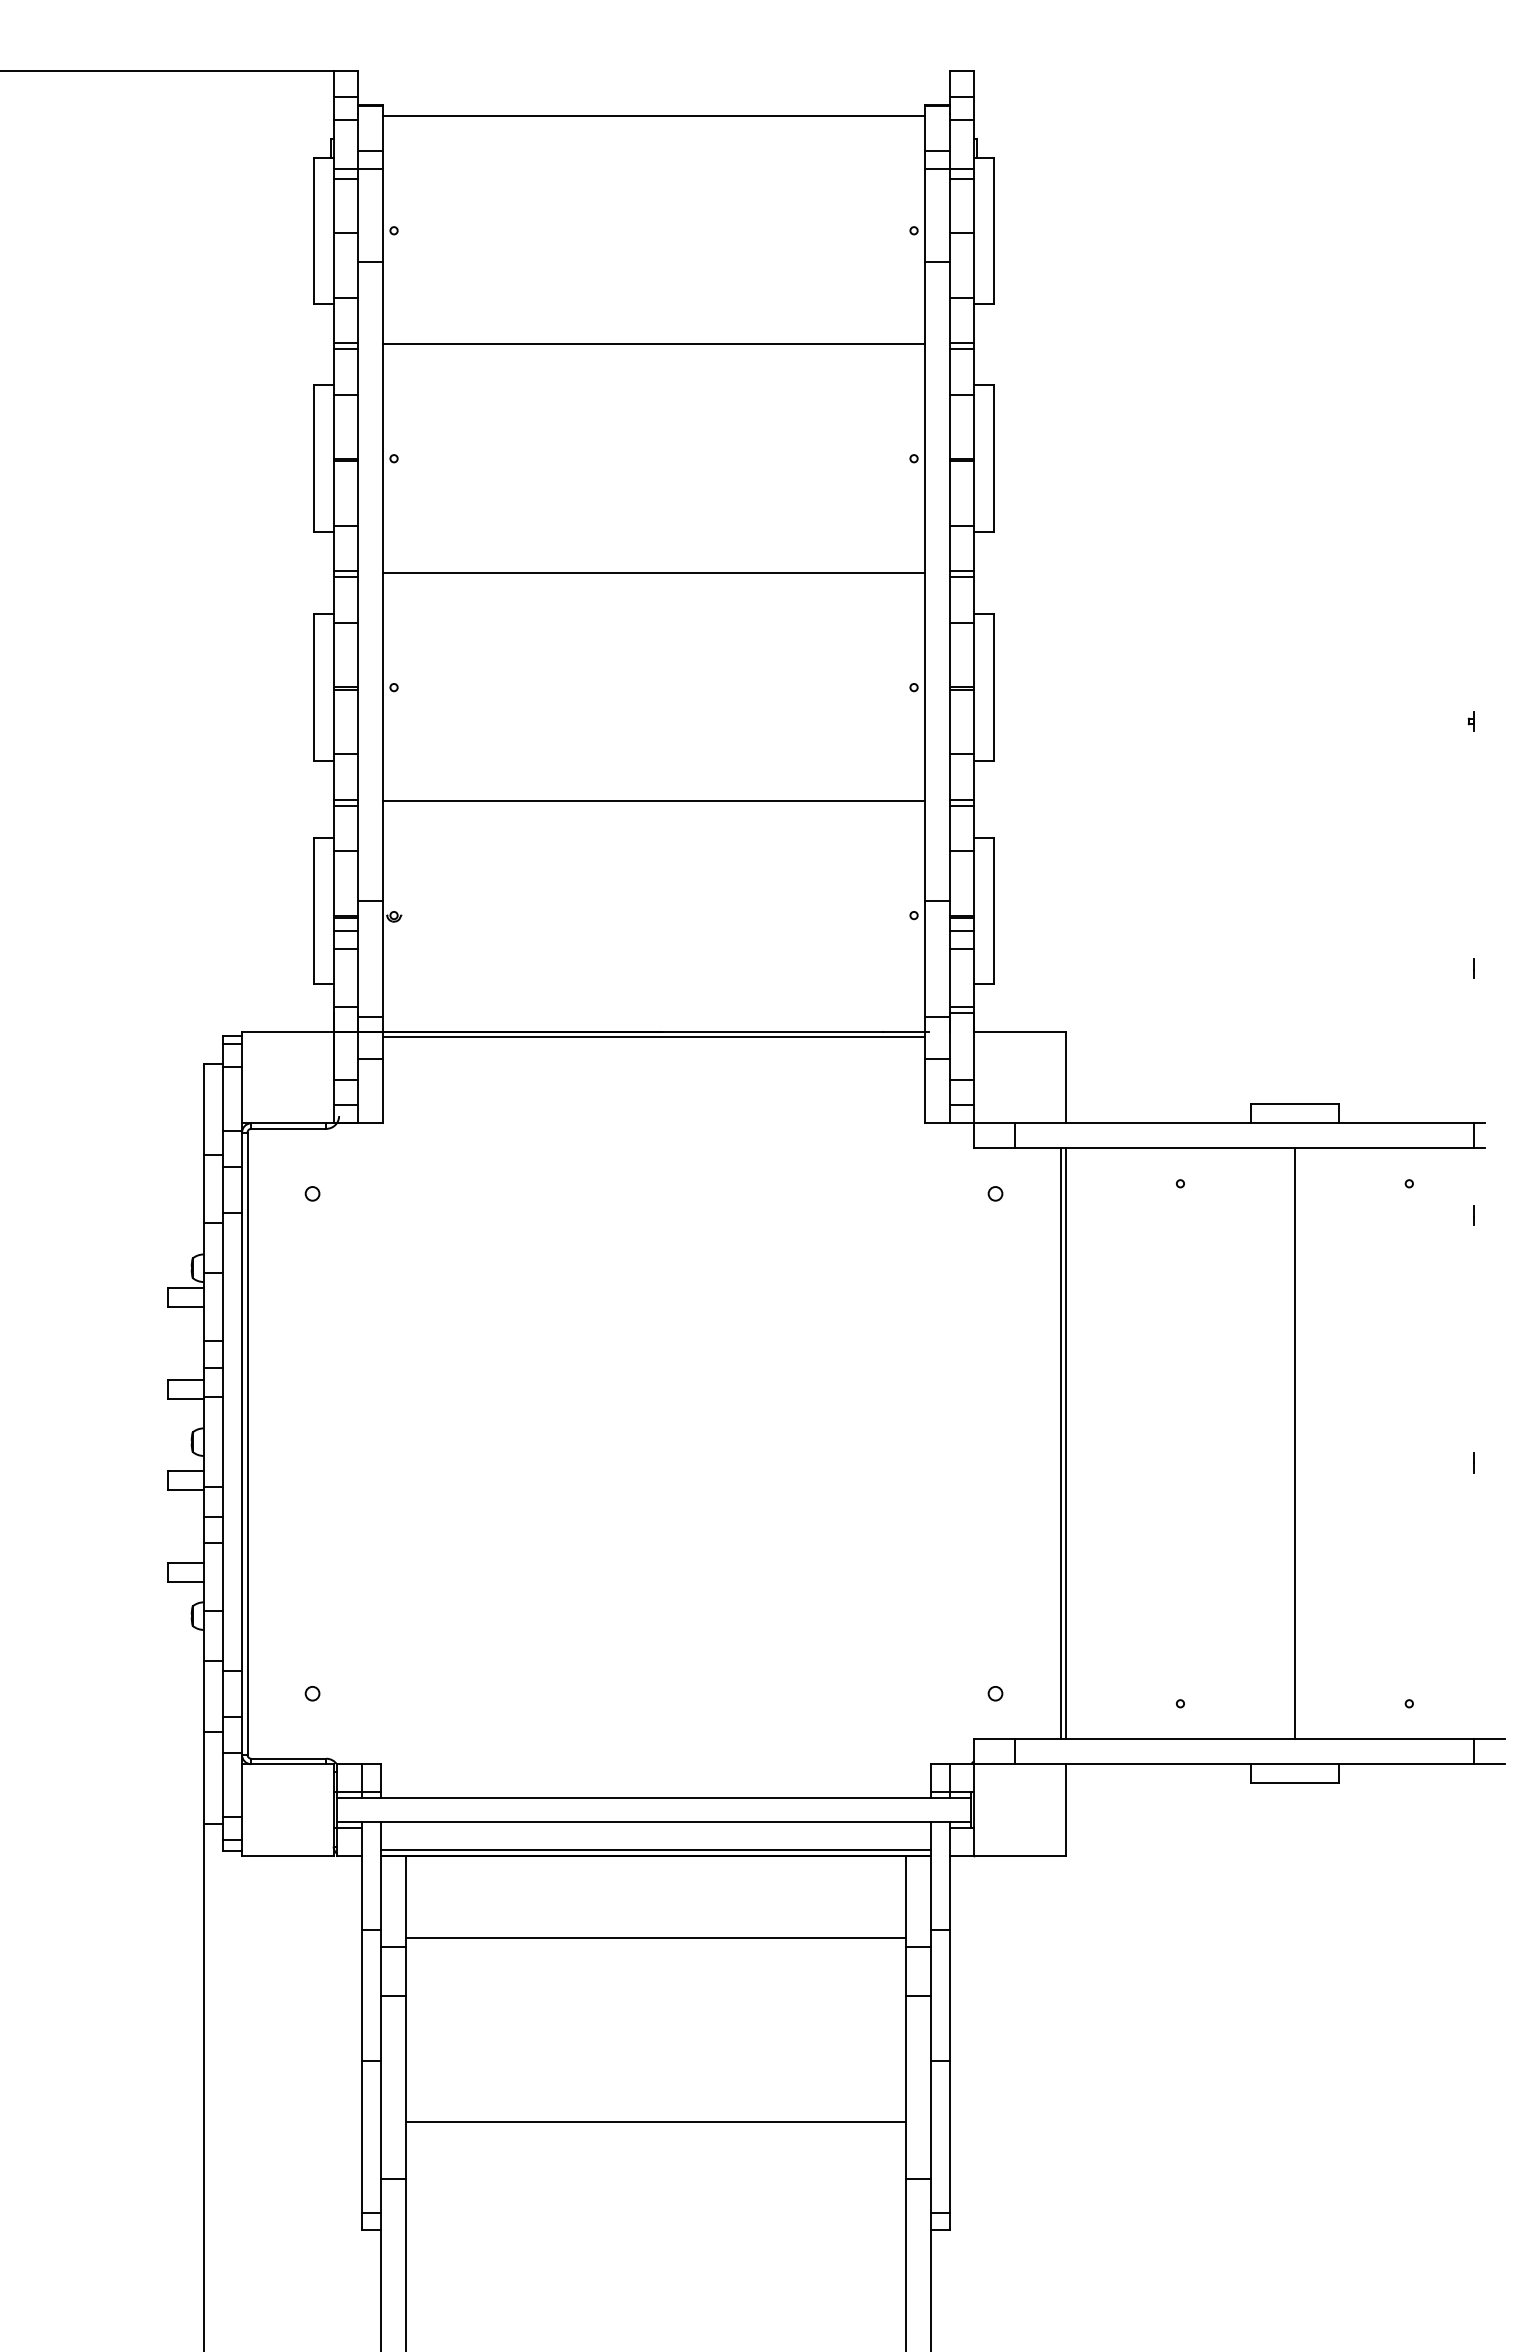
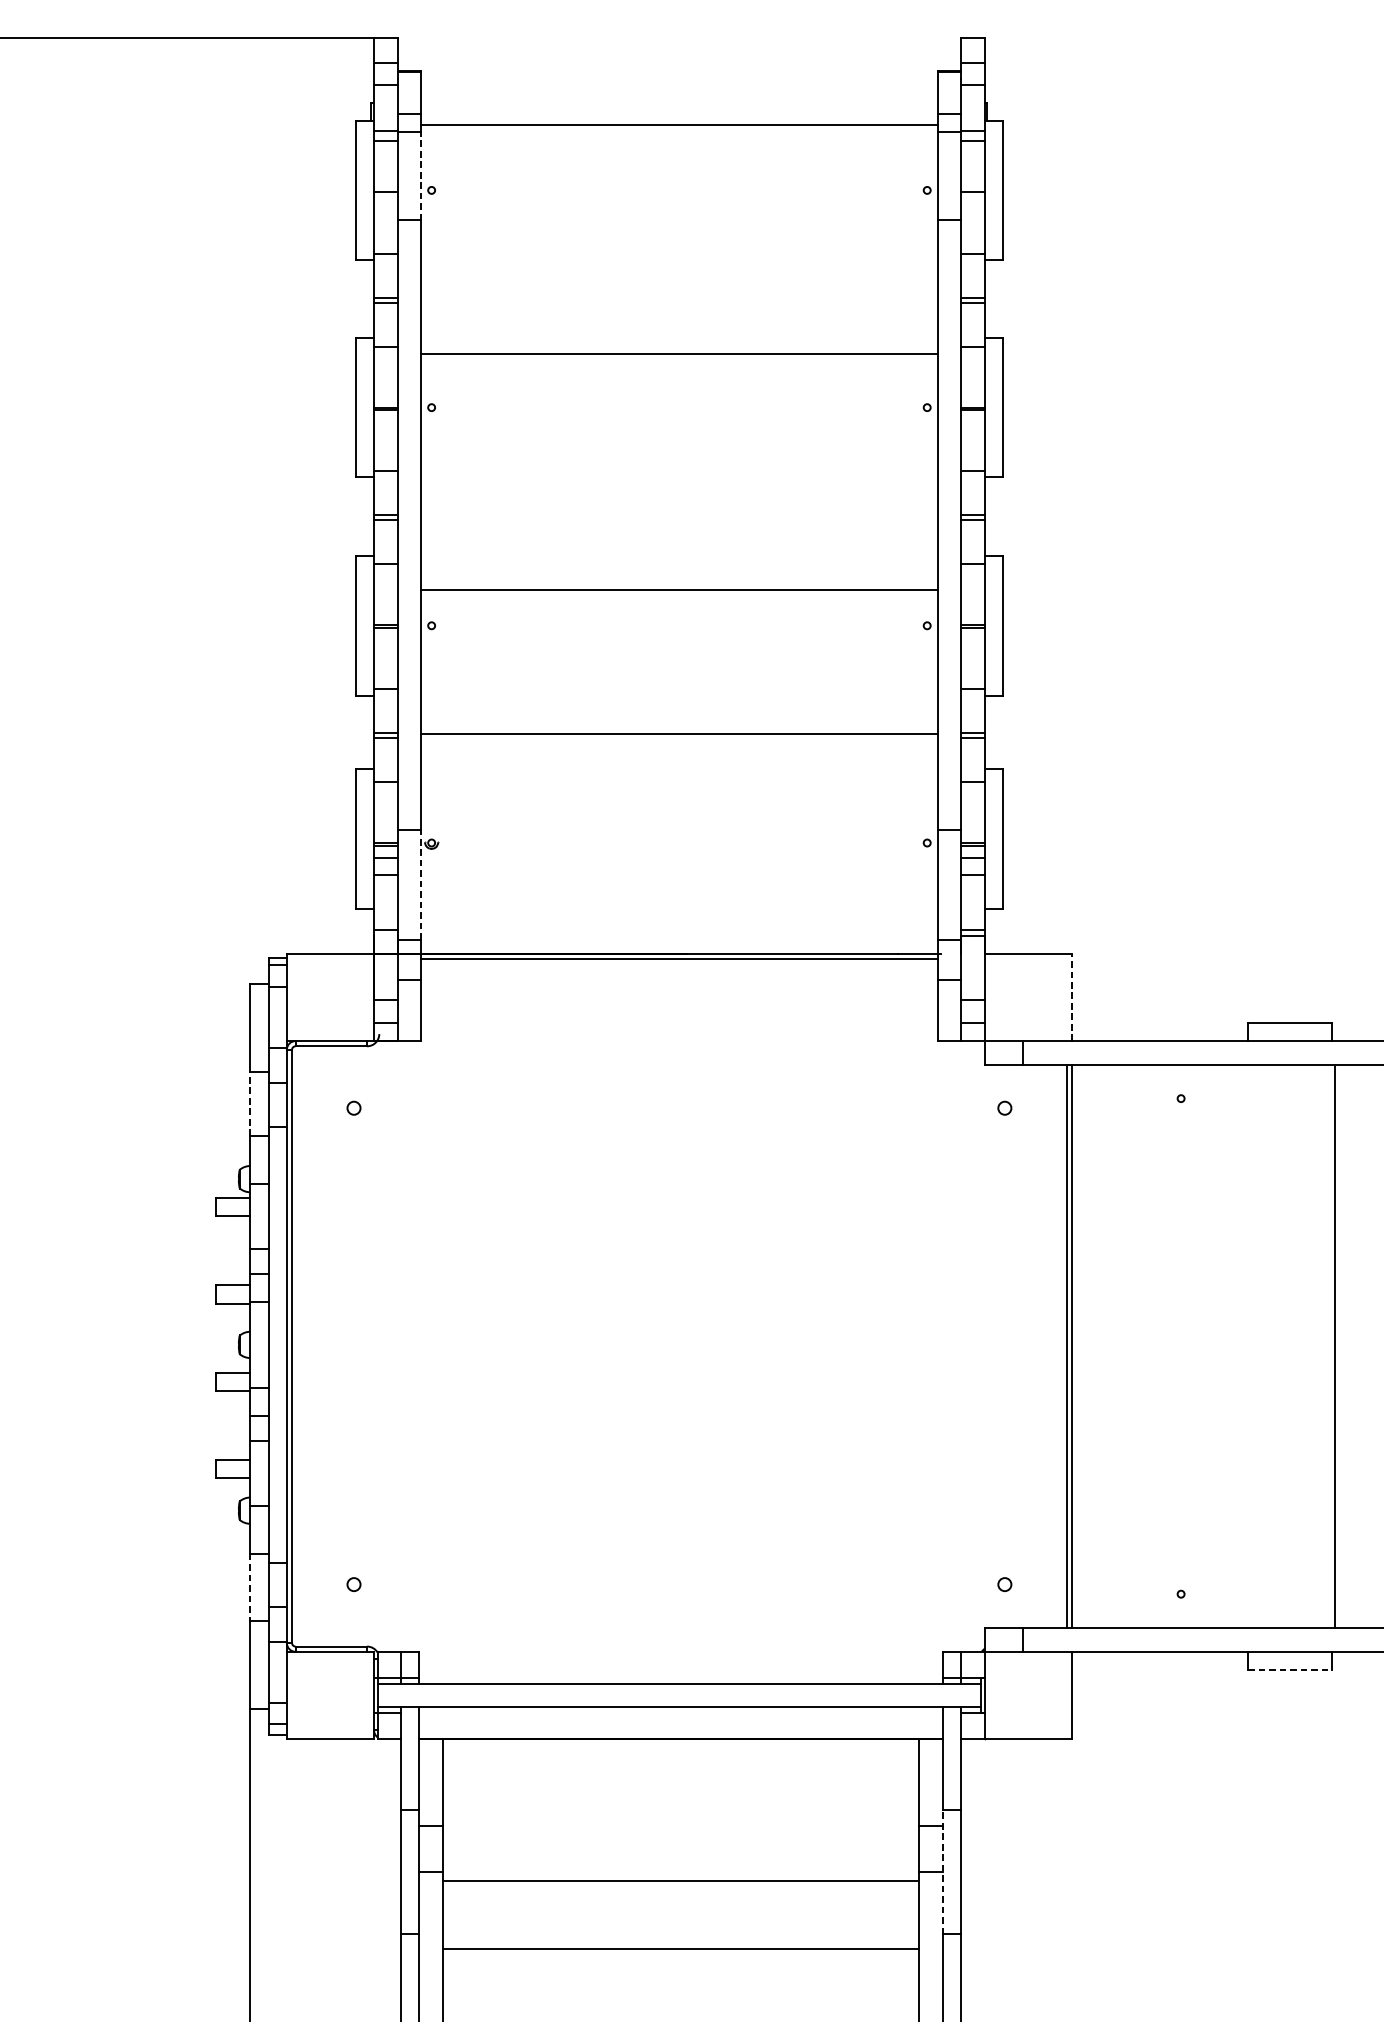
line: (654, 116) -> (679, 125), moved
line: (383, 215) -> (421, 175), solid -> dashed
line: (654, 344) -> (679, 354), moved
line: (654, 573) -> (679, 590), moved
line: (383, 959) -> (421, 884), solid -> dashed
line: (1066, 1077) -> (1072, 997), solid -> dashed
line: (203, 1189) -> (250, 1104), solid -> dashed
line: (1294, 1443) -> (1334, 1346), moved
line: (203, 1697) -> (250, 1588), solid -> dashed
line: (1294, 1783) -> (1289, 1670), solid -> dashed
line: (655, 1850) -> (680, 1734), removed
line: (655, 1937) -> (680, 1880), moved
line: (930, 1994) -> (942, 1871), solid -> dashed
line: (655, 2121) -> (680, 1948), moved

